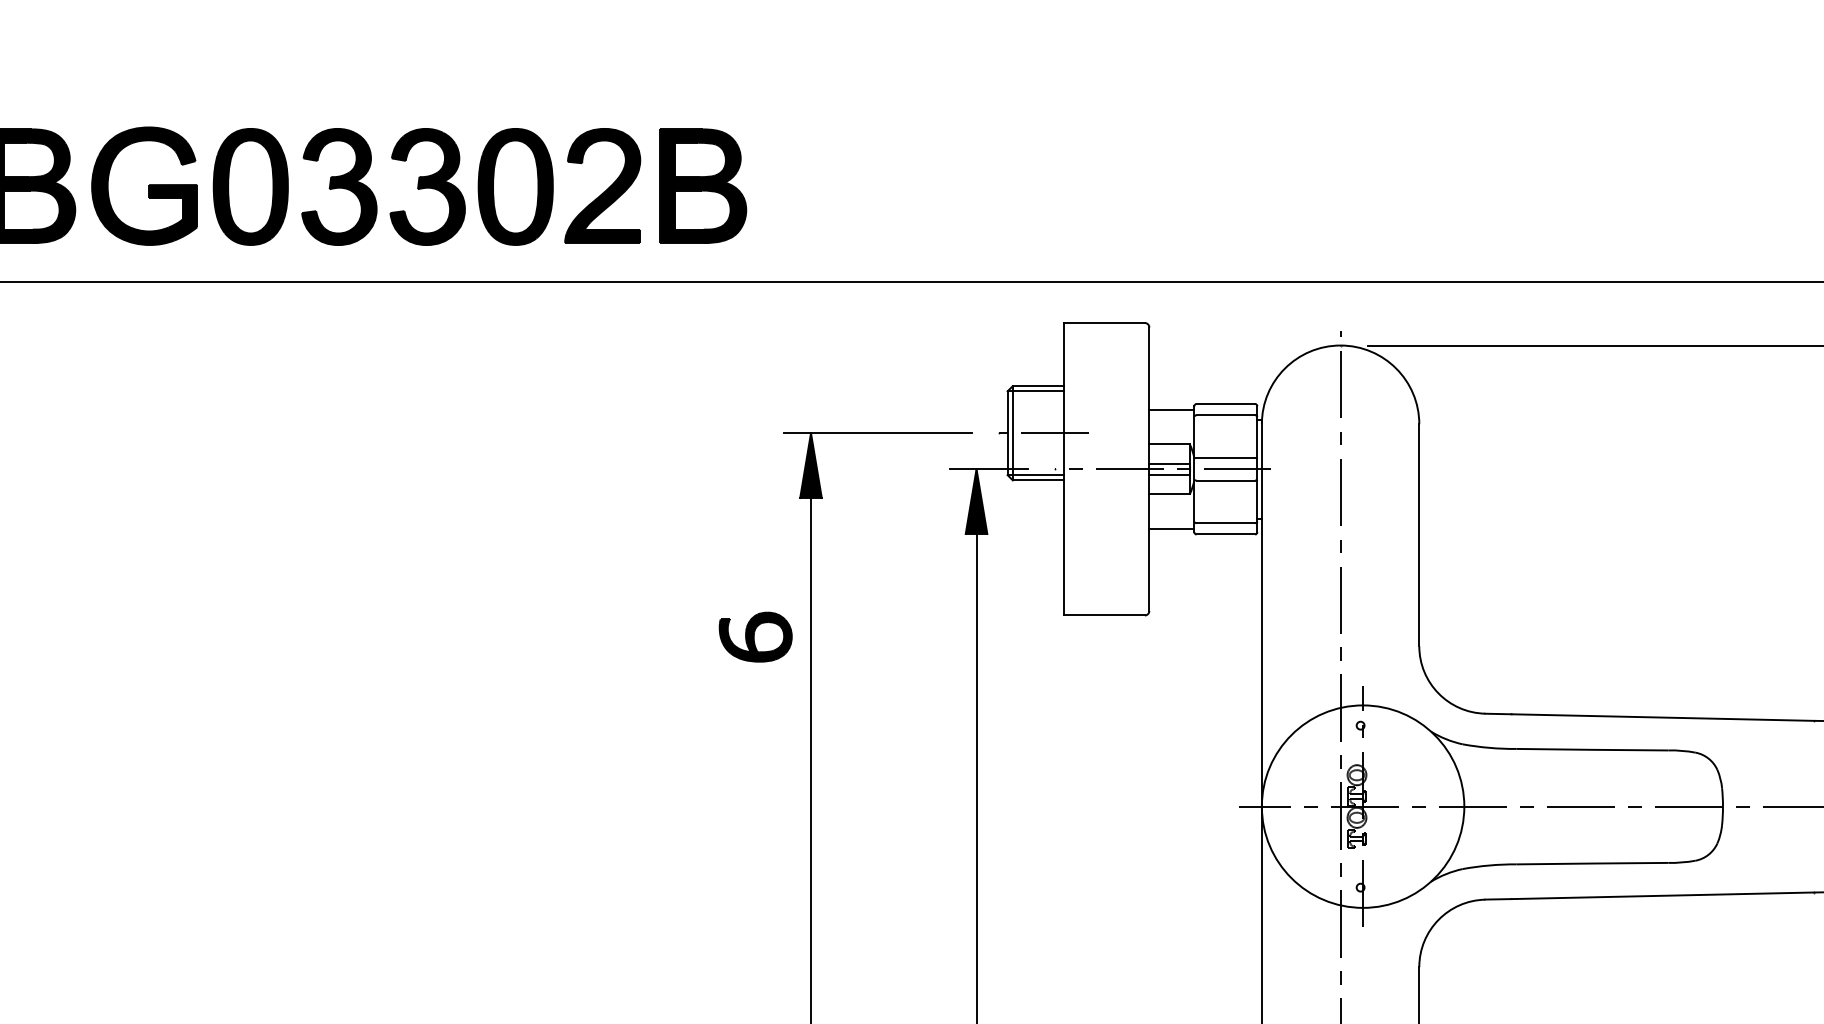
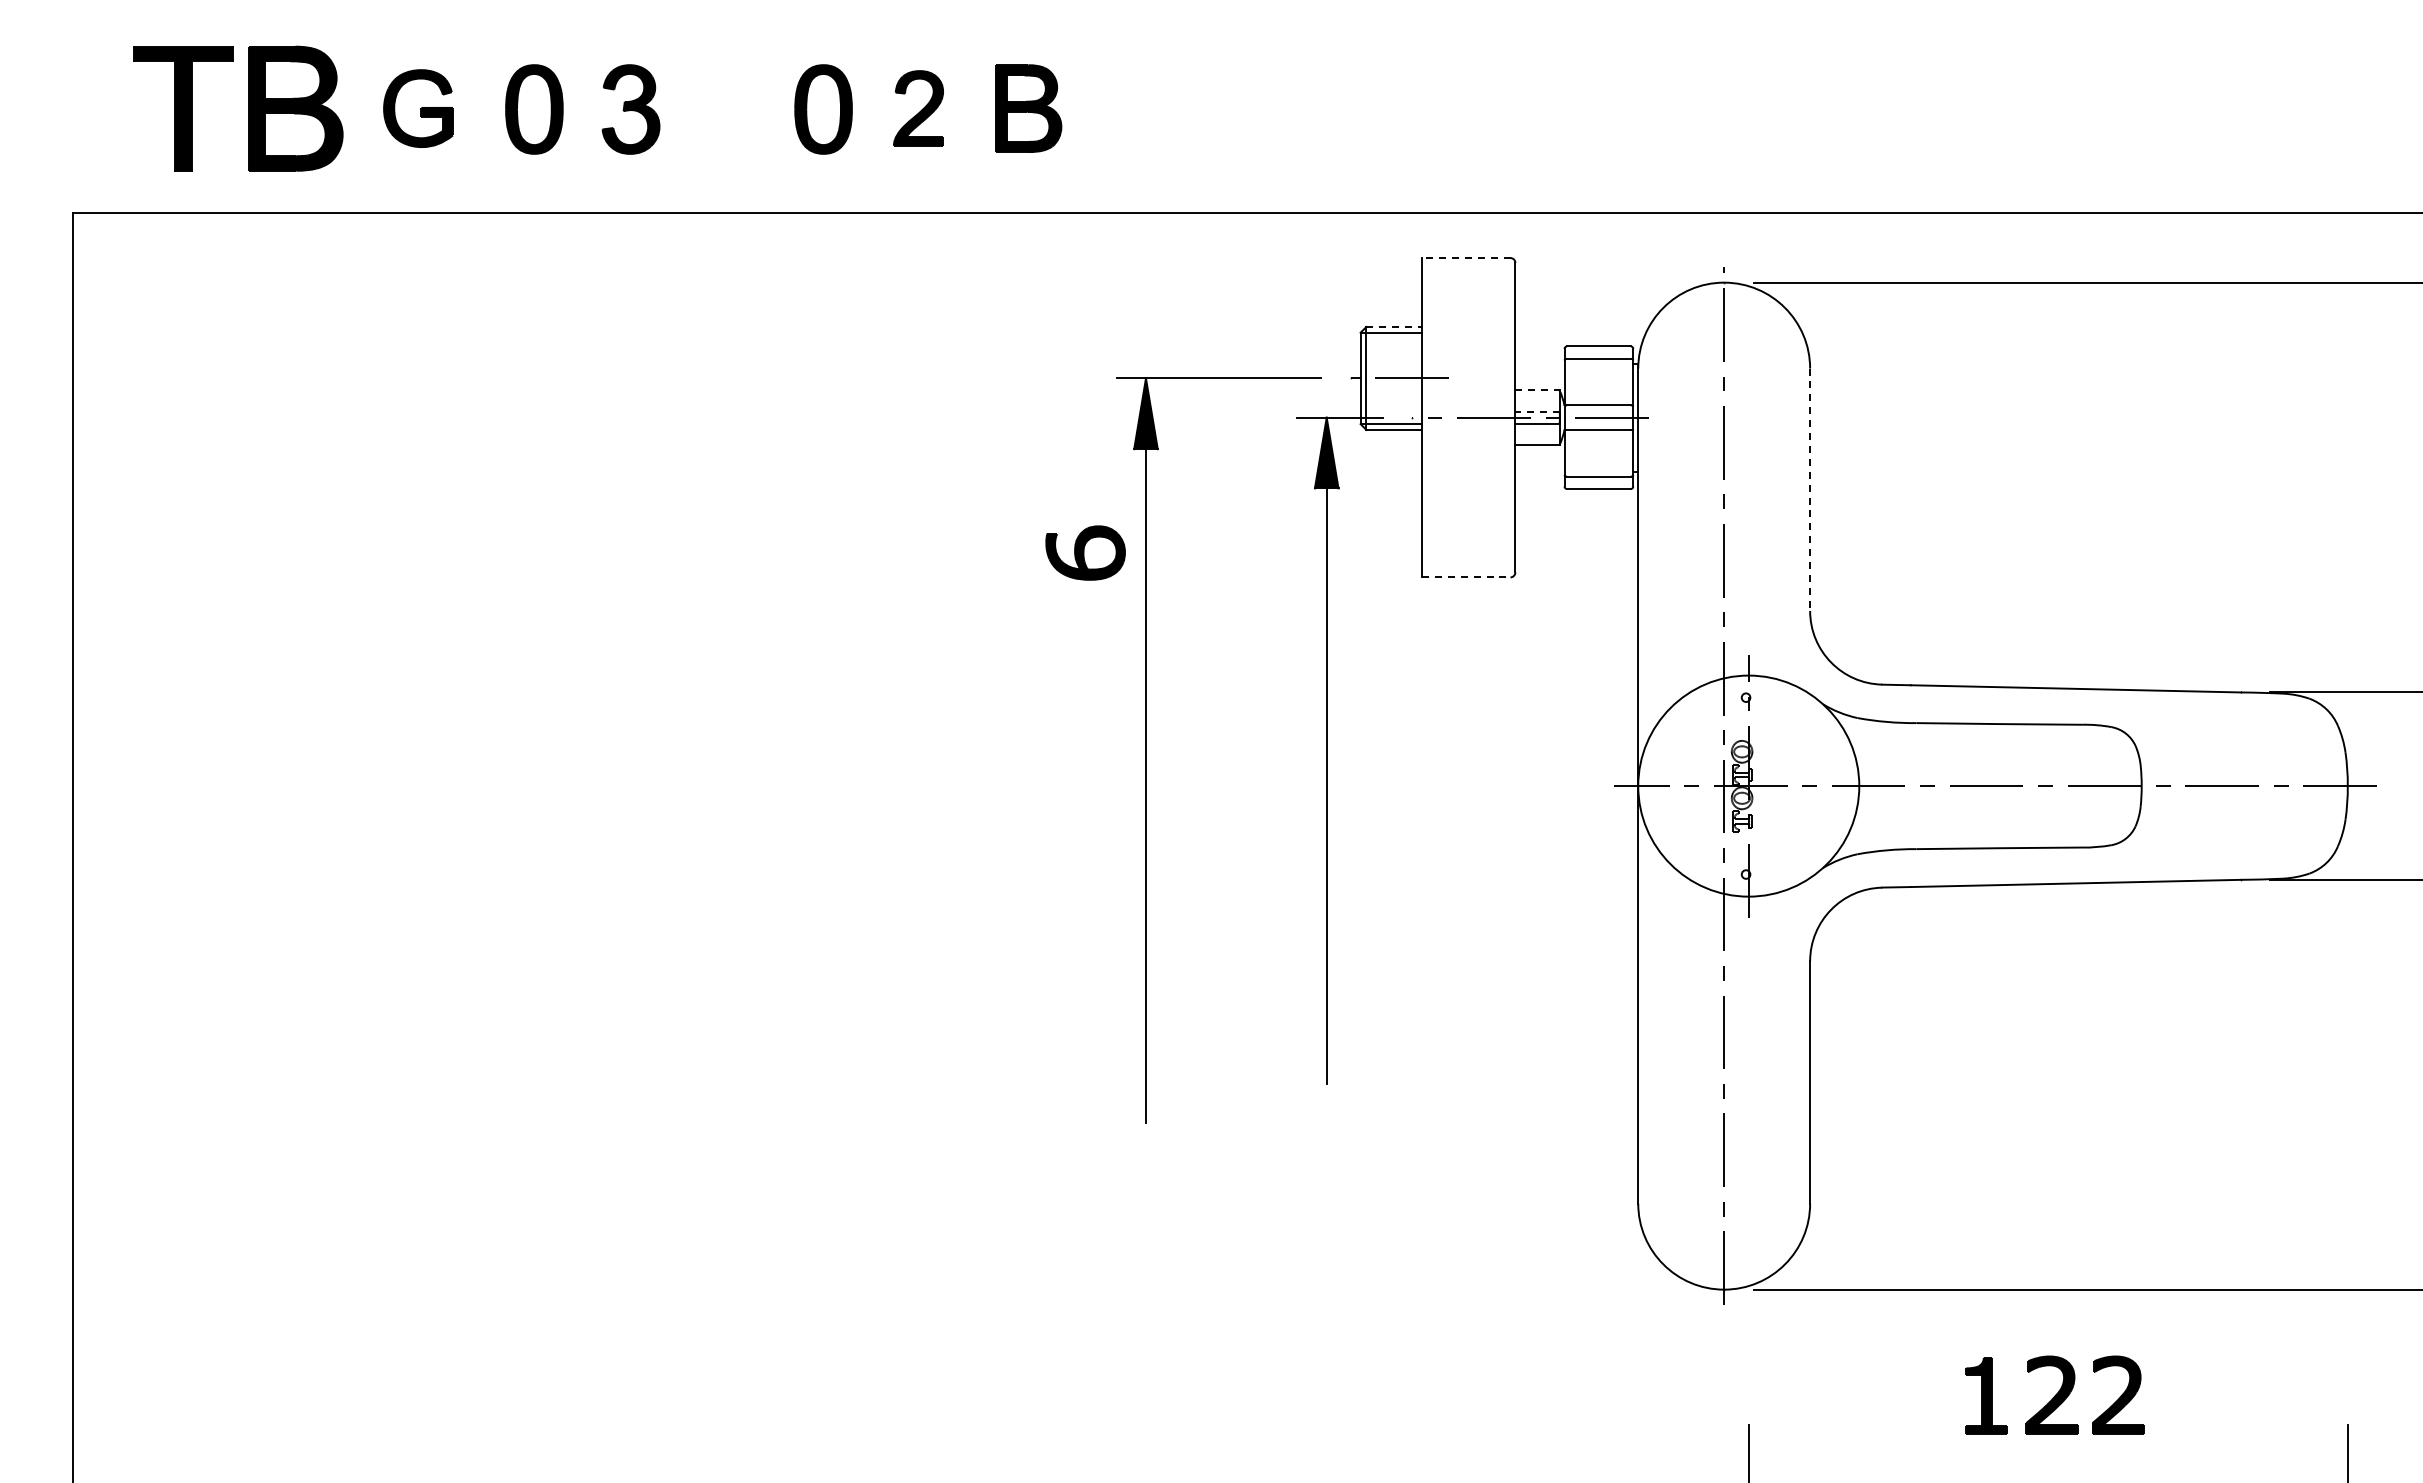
part: (144, 186) -> (418, 108), size x0.6
part: (250, 186) -> (534, 109), size x0.7
part: (338, 186) -> (630, 109), size x0.7
part: (427, 186) -> (727, 109), removed
part: (515, 186) -> (823, 109), size x0.7
part: (602, 186) -> (918, 108), size x0.6
part: (703, 186) -> (1028, 108), size x0.7
line: (1103, 323) -> (1465, 258), solid -> dashed
line: (1038, 385) -> (1394, 326), solid -> dashed
line: (1171, 409) -> (1539, 352), removed
line: (1170, 444) -> (1538, 390), solid -> dashed
line: (1169, 463) -> (1537, 411), solid -> dashed
line: (1171, 528) -> (1539, 482), removed
line: (1419, 535) -> (1810, 490), solid -> dashed
line: (1104, 615) -> (1466, 577), solid -> dashed
part: (755, 636) -> (1085, 552), moved

